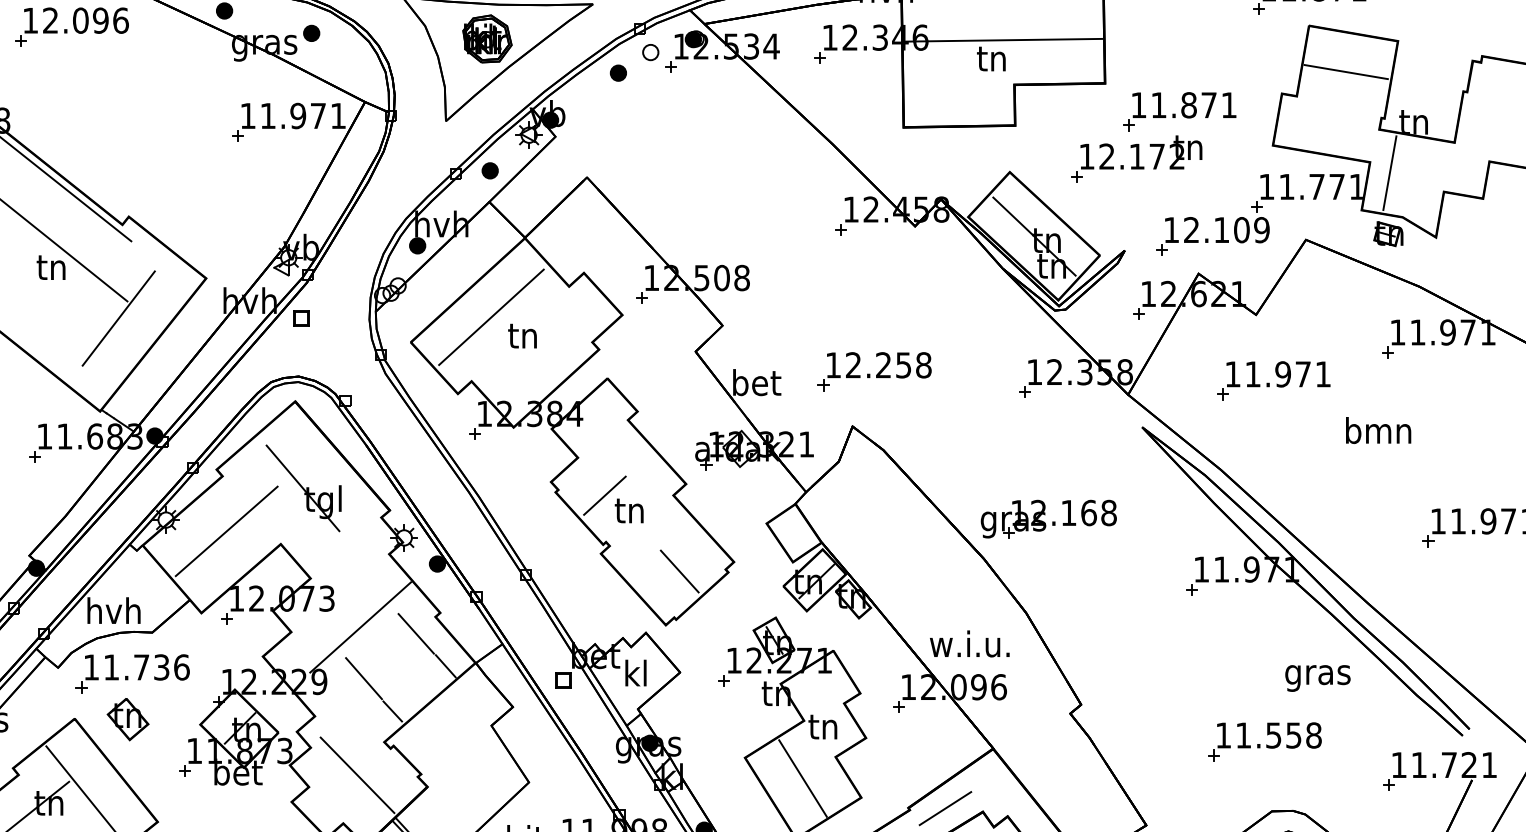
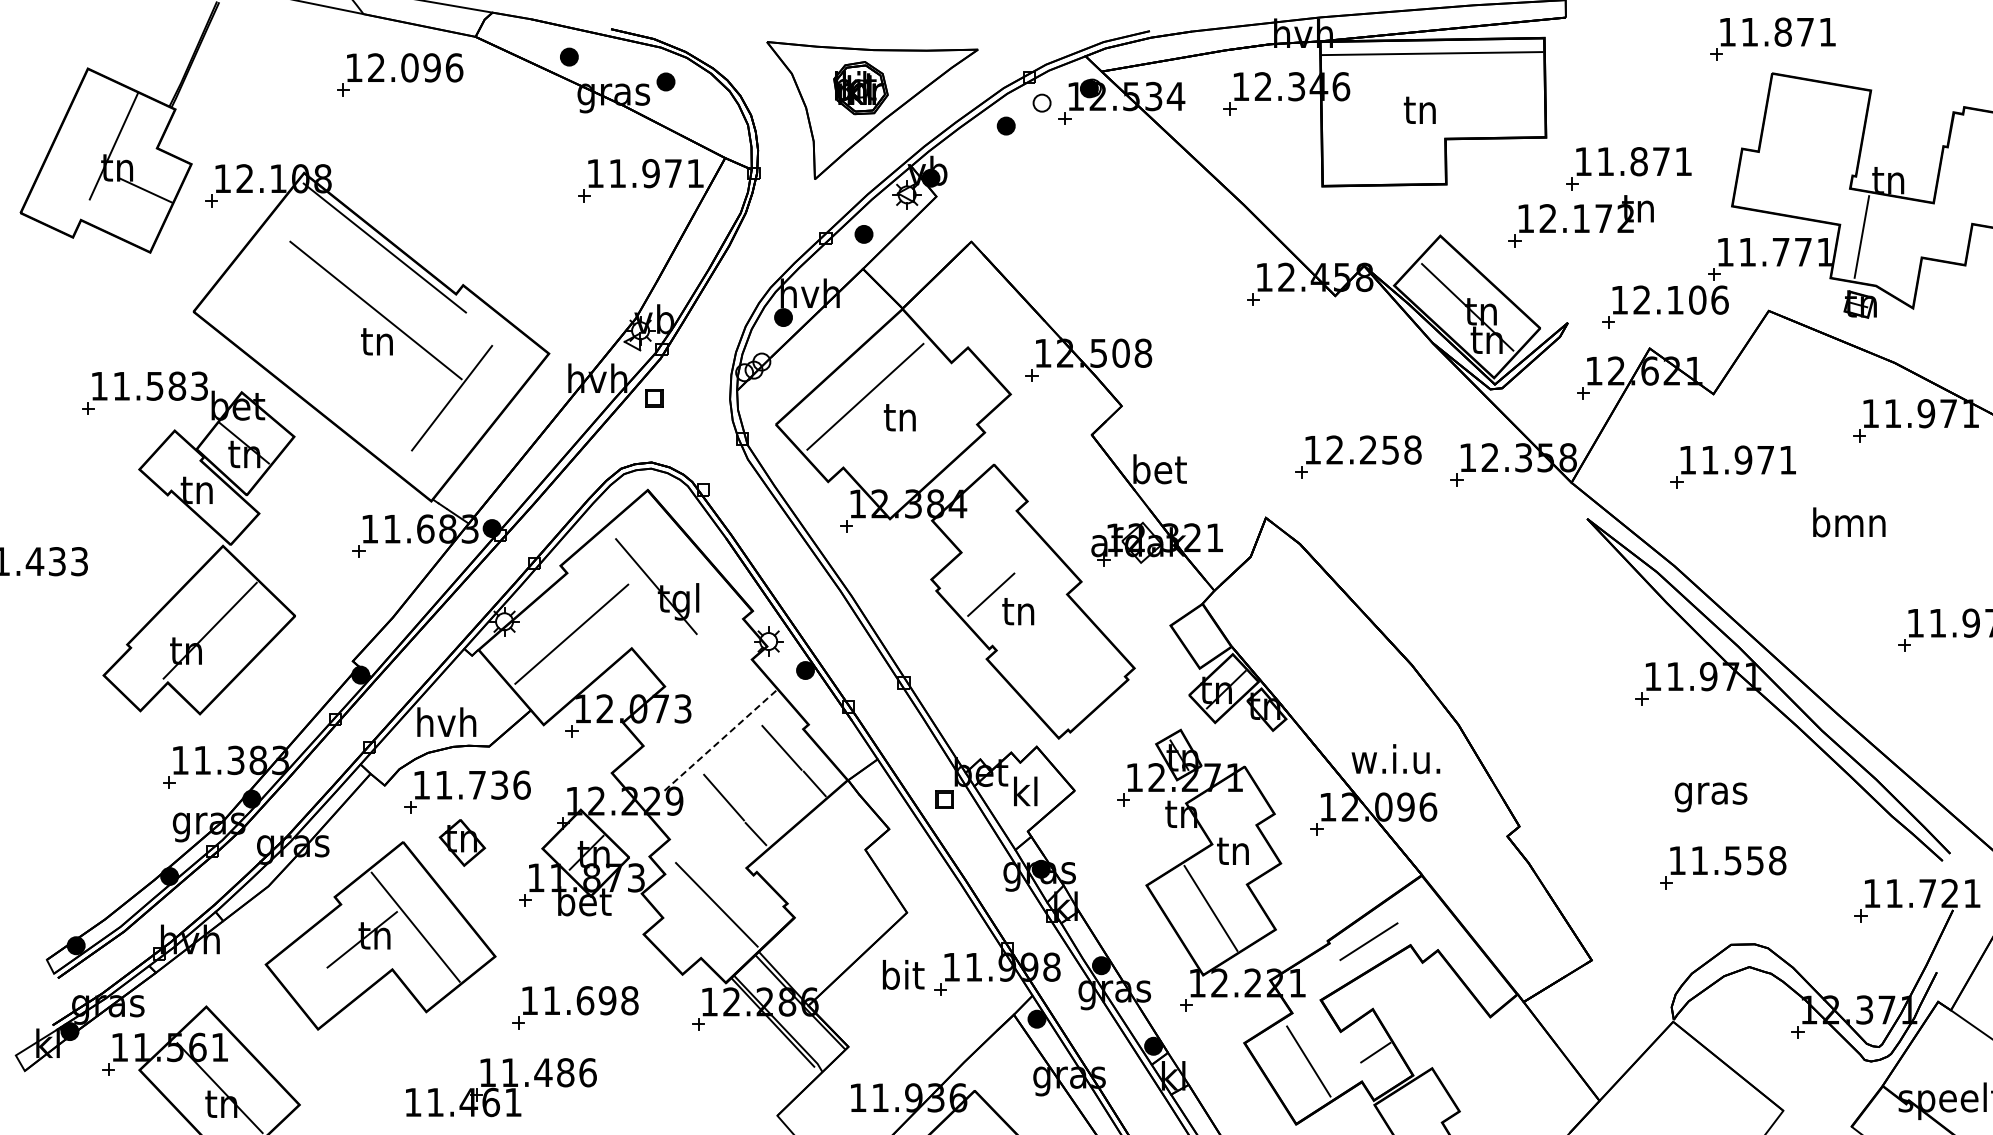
line: (1002, 40) -> (1432, 53), moved
line: (1346, 71) -> (1813, 124), removed
text: (1261, 229) -> (1719, 299), 12.109 -> 12.106
part: (874, 371) -> (1358, 456), moved
part: (1048, 518) -> (1483, 620), removed
line: (679, 571) -> (1074, 678), removed
line: (359, 628) -> (719, 741), solid -> dashed
text: (1317, 678) -> (1710, 797), moved

